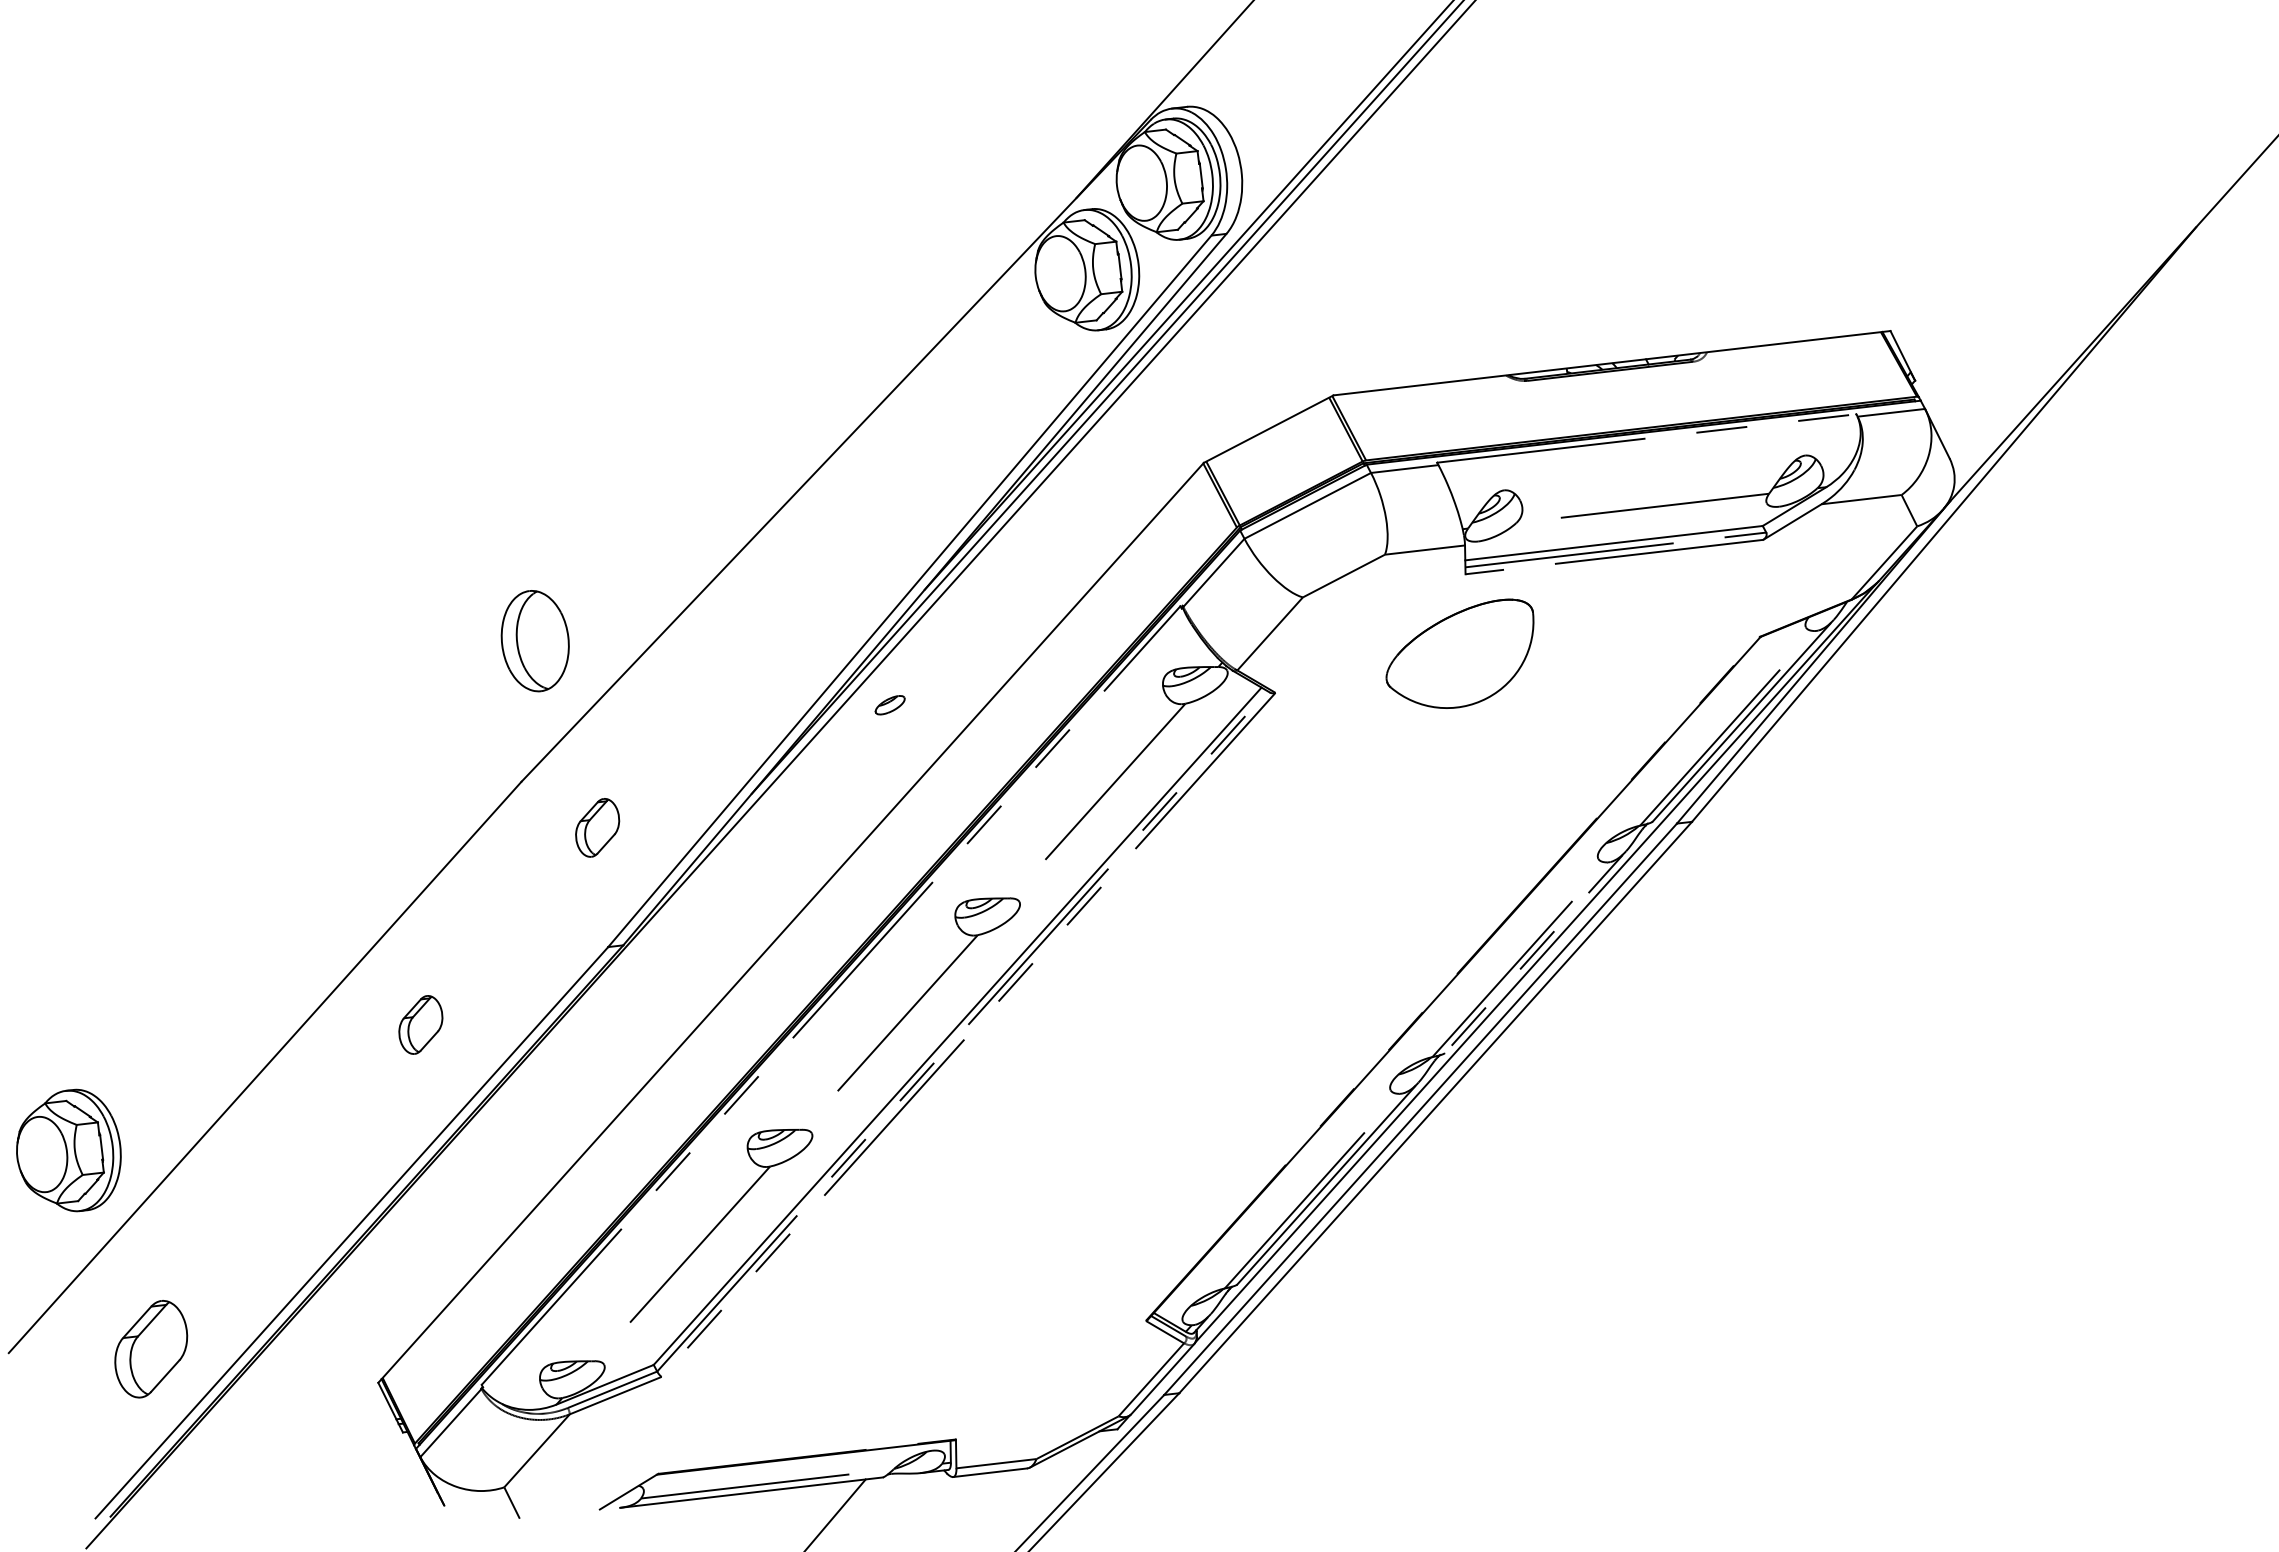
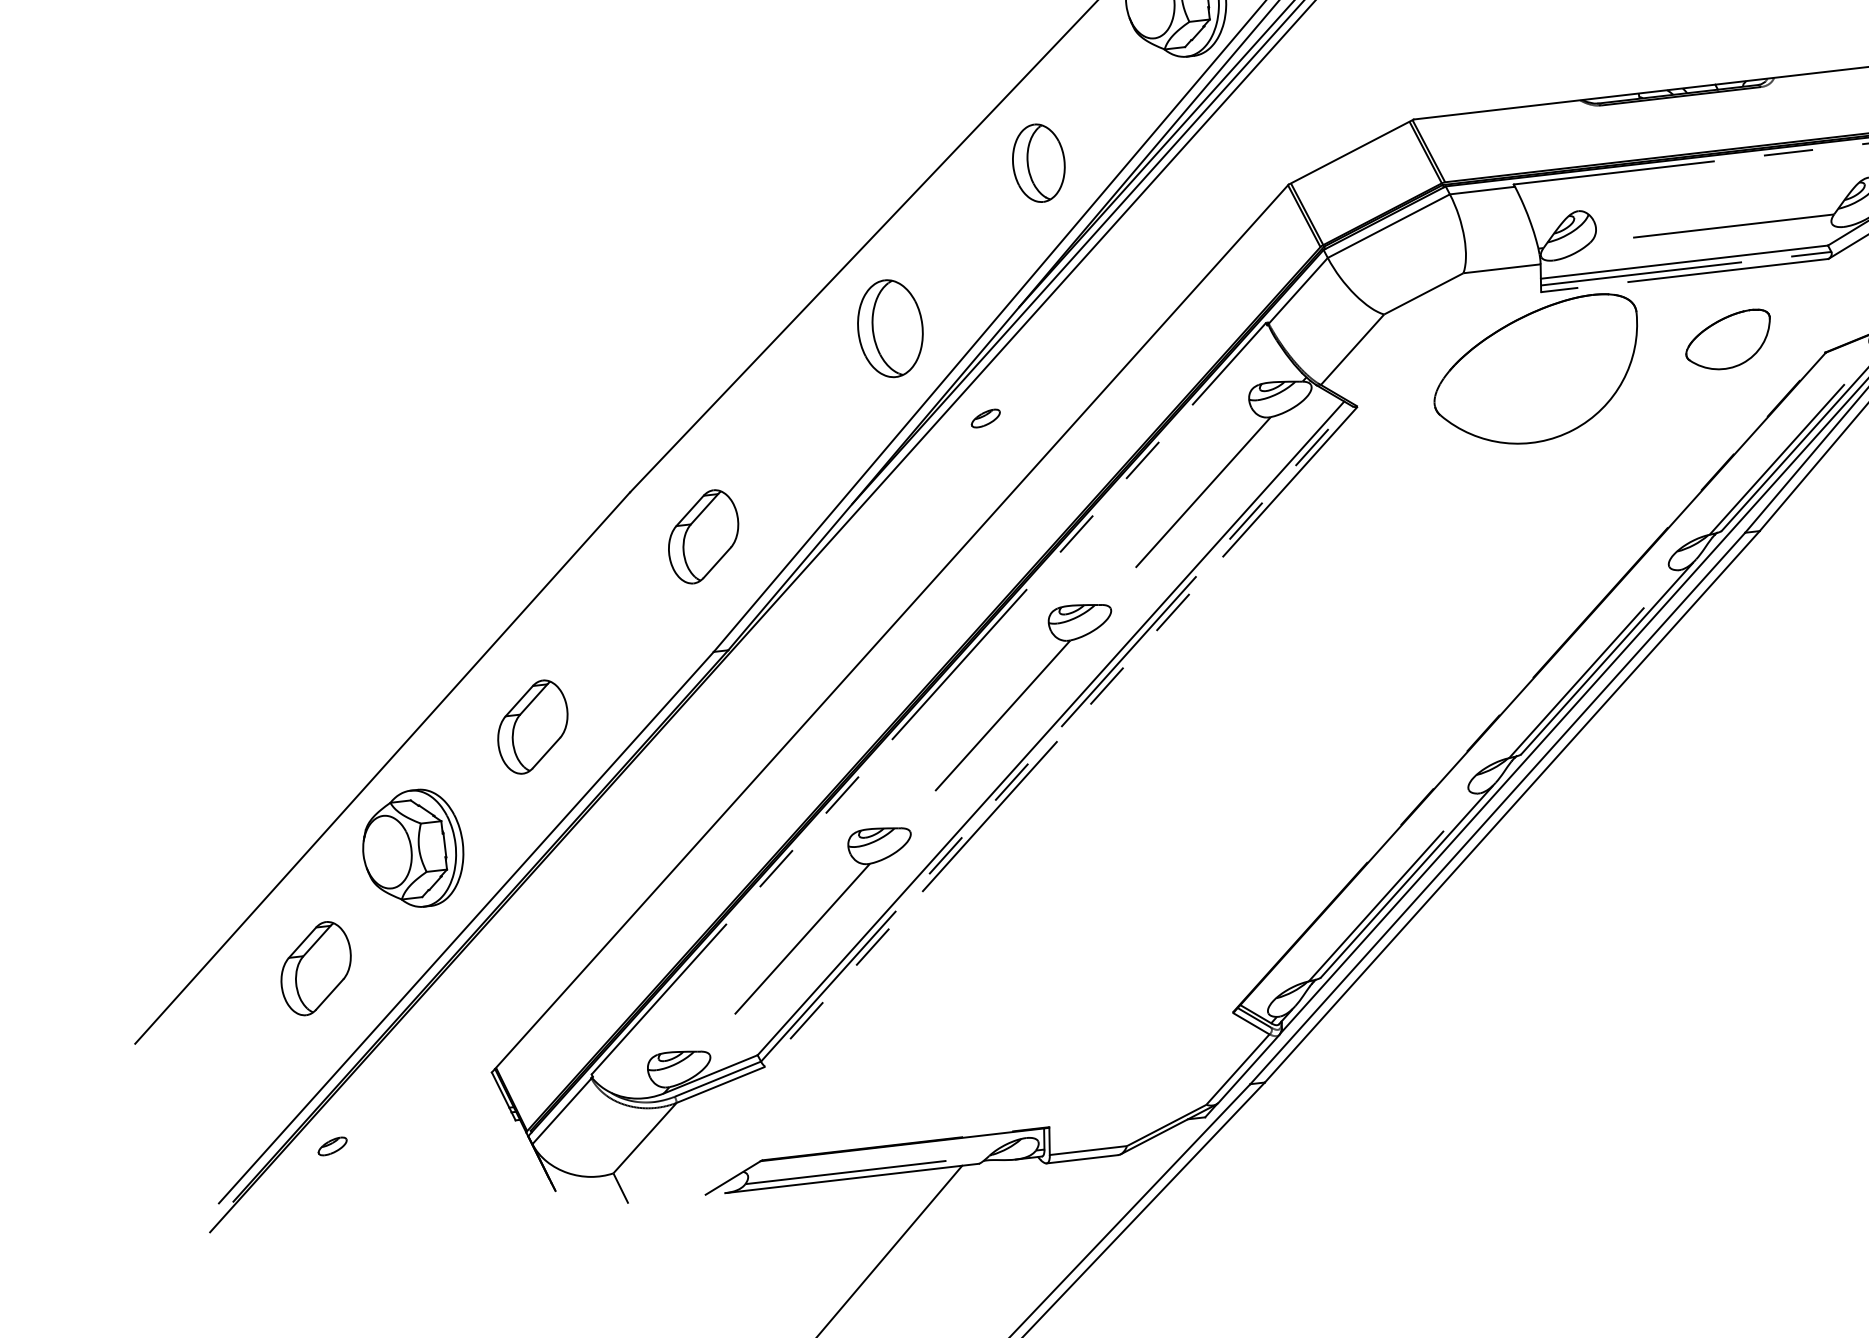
part: (944, 440) -> (1038, 163), added
part: (1659, 623) -> (1728, 339), added
part: (534, 641) -> (889, 329), moved
part: (1459, 653) -> (1535, 368), size x1.43
part: (597, 827) -> (703, 536), size x1.67
line: (1533, 954) -> (1606, 659), dashed -> solid
part: (420, 1024) -> (532, 726), size x1.67
part: (68, 1150) -> (412, 848), moved
part: (151, 1349) -> (316, 968), moved
part: (212, 1459) -> (331, 1146), added

